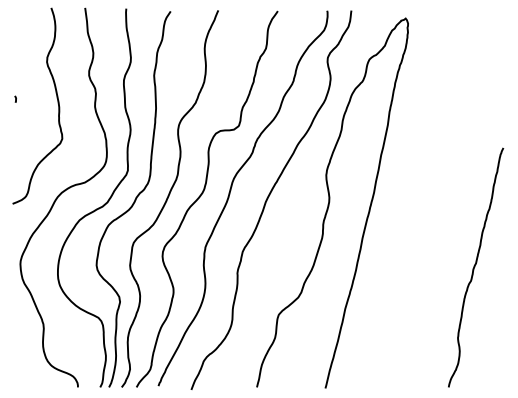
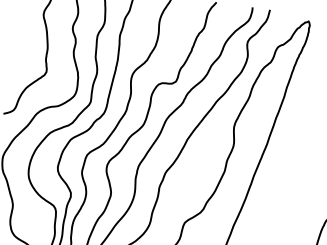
line: (15, 98) -> (16, 37), removed

